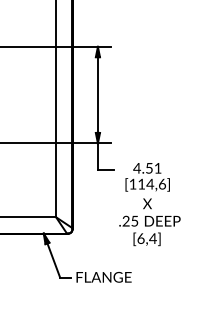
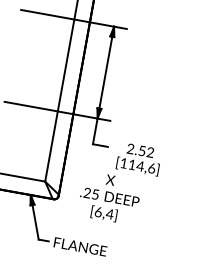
text: (147, 167) -> (140, 149), 4.51 -> 2.52
text: (149, 222) -> (109, 198), moved

